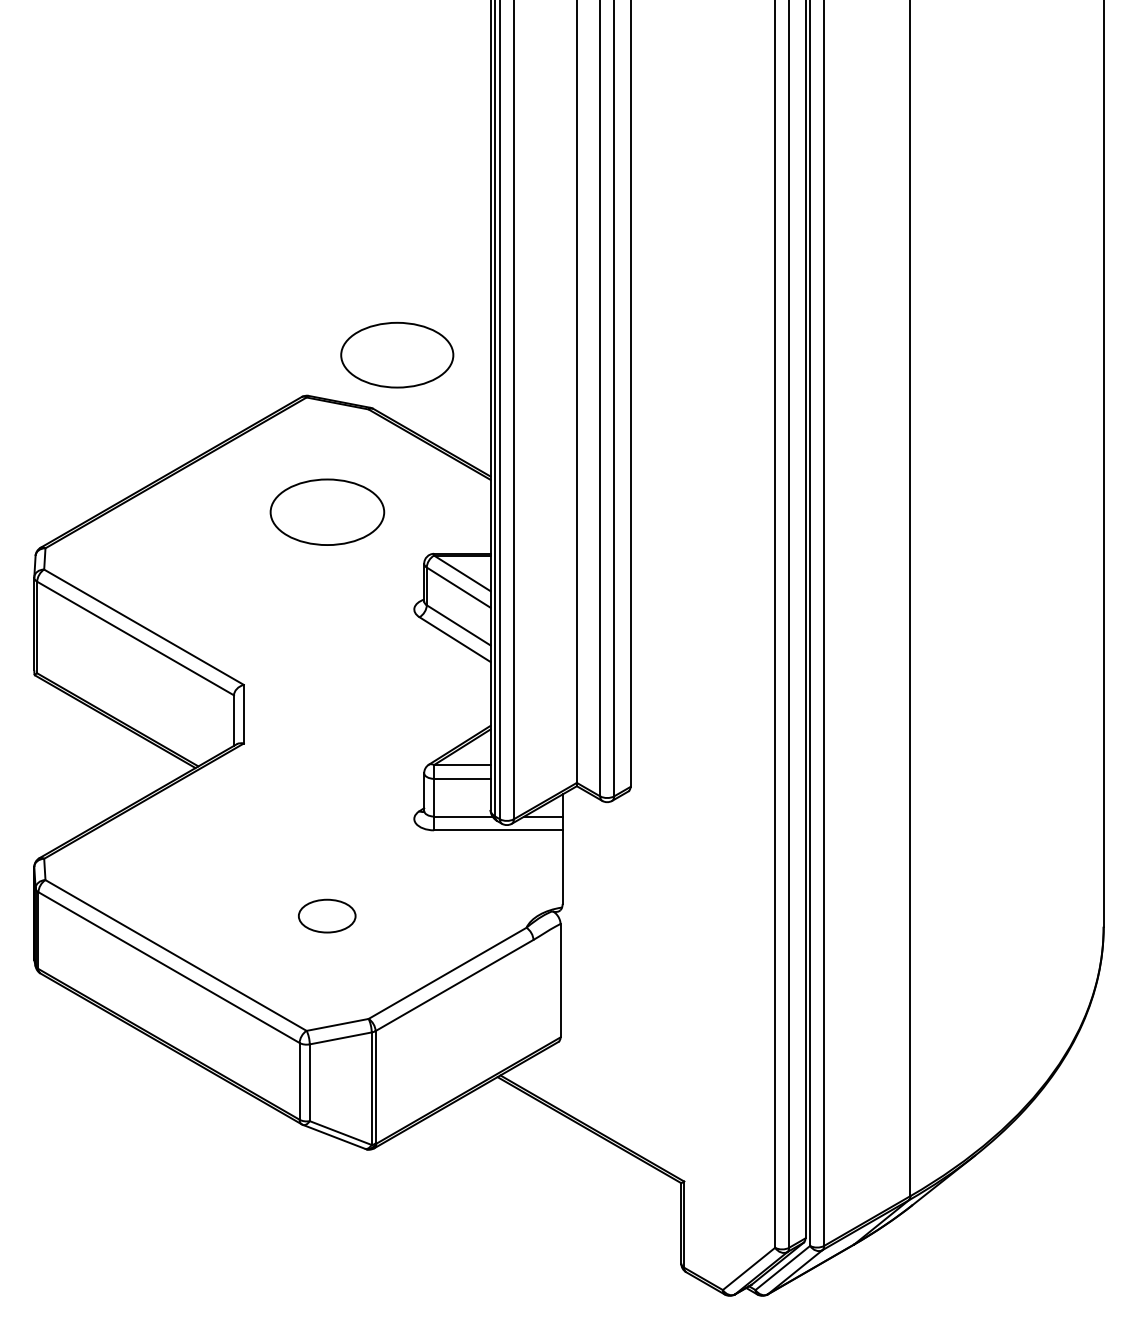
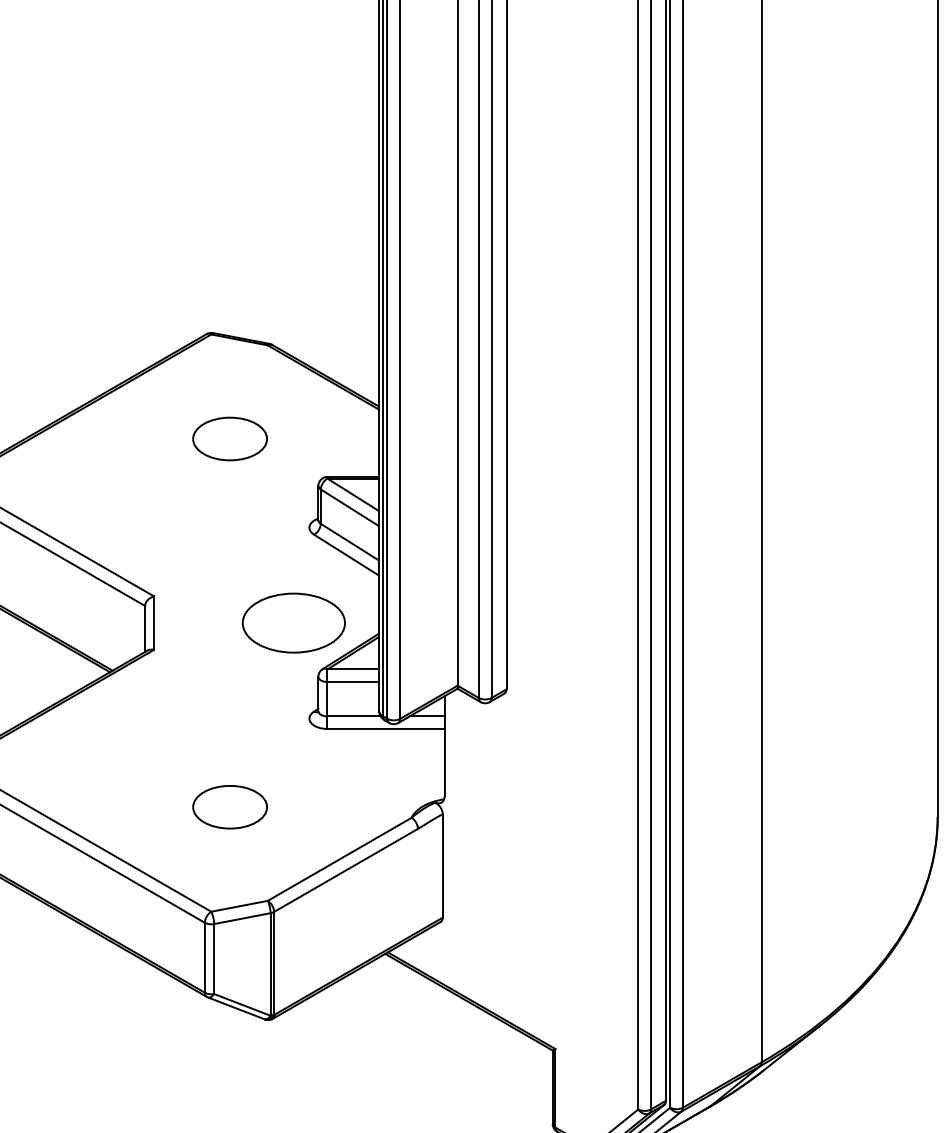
part: (397, 354) -> (294, 622), moved
part: (326, 511) -> (229, 438), size x0.71
part: (326, 915) -> (229, 806), size x1.43

